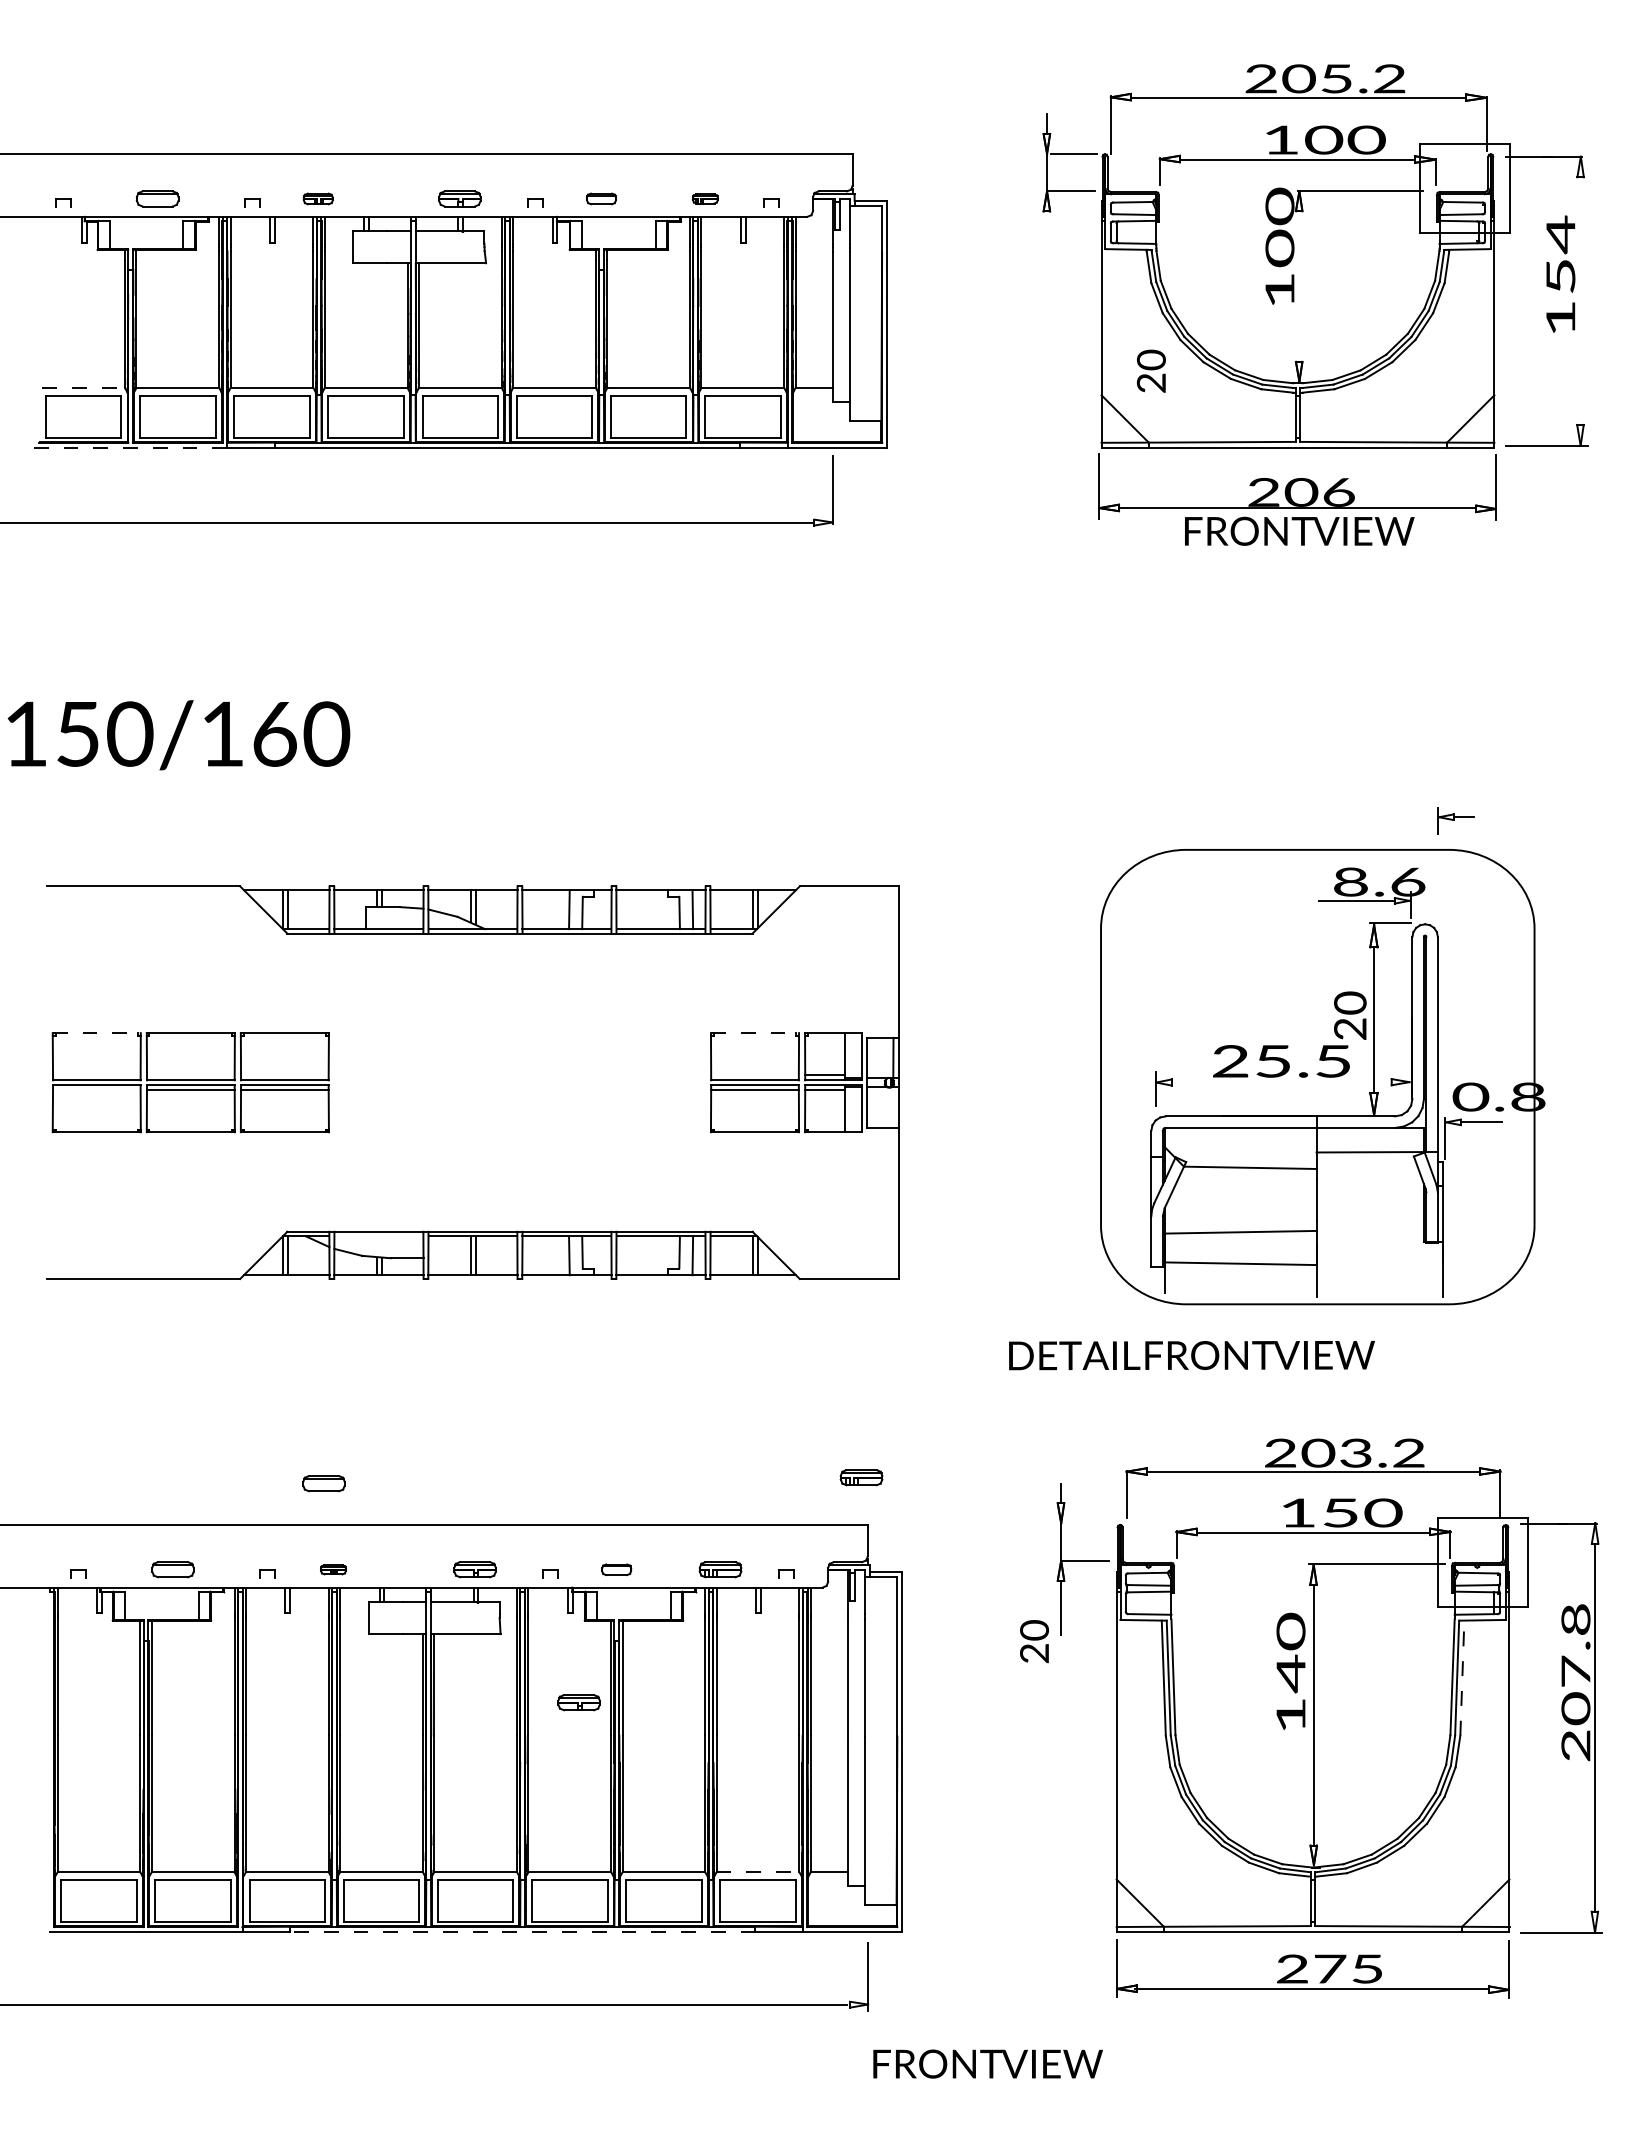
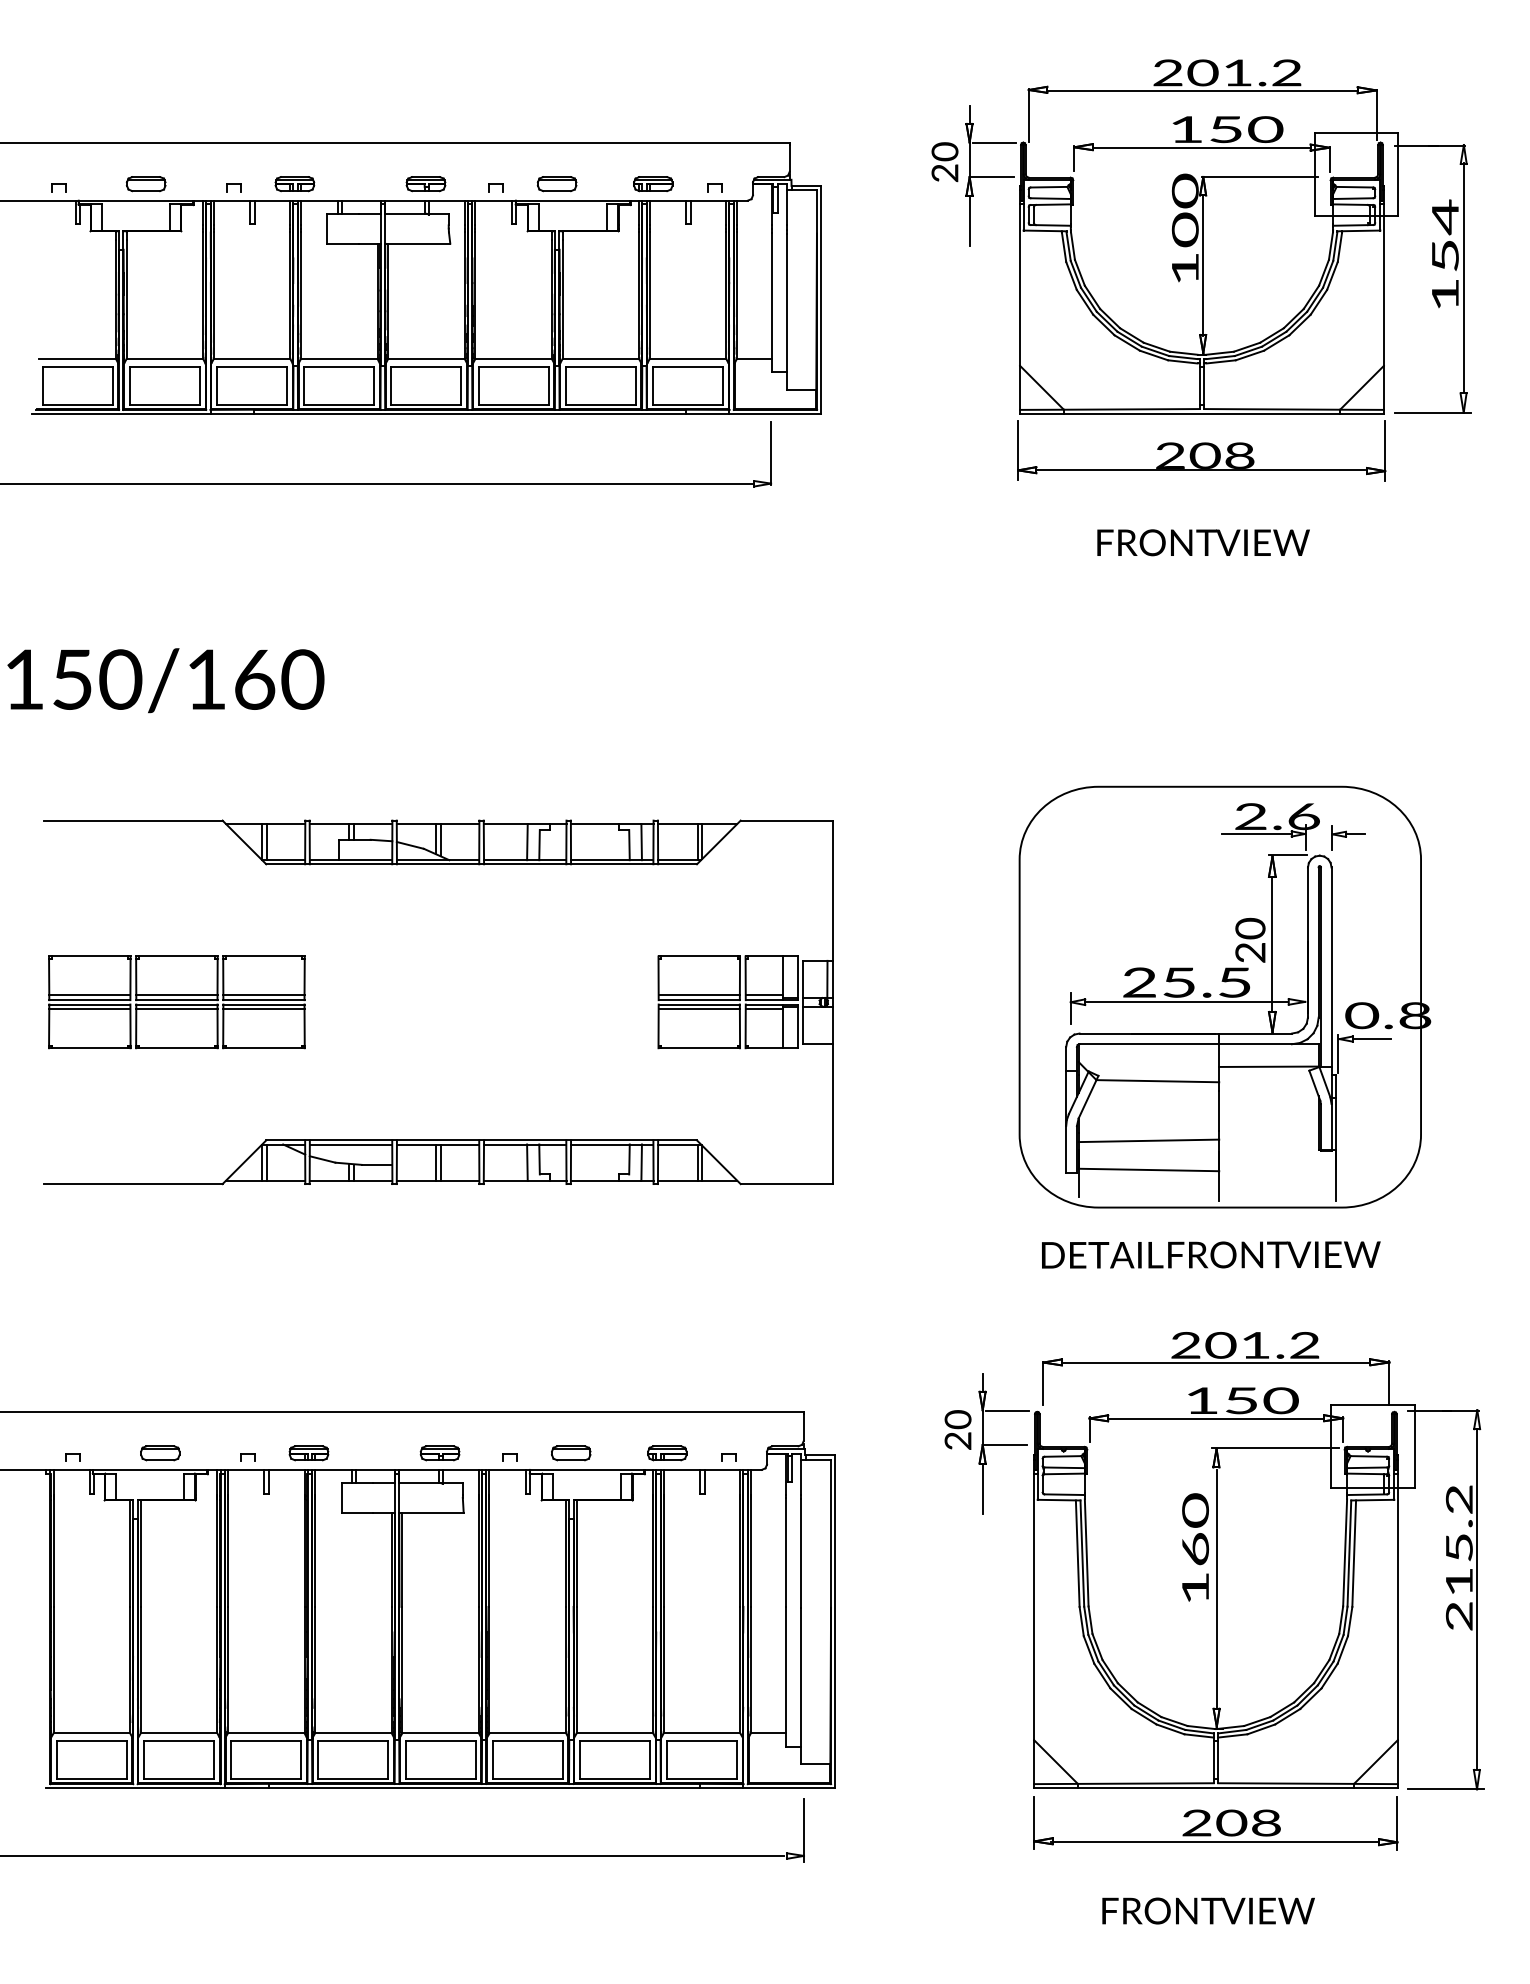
text: (1336, 78) -> (1237, 72), 205.2 -> 201.2
text: (1324, 139) -> (1226, 129), 100 -> 150
part: (318, 198) -> (295, 183), size x1.43
part: (601, 198) -> (557, 183), size x1.43
part: (705, 198) -> (653, 183), size x1.67
line: (1047, 238) -> (970, 220), added
line: (1299, 286) -> (1203, 265), added
line: (1580, 299) -> (1463, 277), added
text: (1150, 370) -> (944, 161), moved
line: (84, 387) -> (78, 358), dashed -> solid
line: (130, 447) -> (121, 414), dashed -> solid
text: (1338, 492) -> (1239, 455), 206 -> 208
text: (1299, 530) -> (1203, 542), moved
part: (1455, 820) -> (1347, 837), moved
text: (1350, 882) -> (1250, 817), 8.6 -> 2.6
line: (97, 1033) -> (90, 956), dashed -> solid
line: (755, 1033) -> (699, 956), dashed -> solid
line: (96, 1075) -> (89, 995), added
line: (190, 1075) -> (176, 995), added
line: (284, 1075) -> (263, 995), added
line: (754, 1075) -> (698, 995), added
line: (1281, 1082) -> (1186, 1002), added
line: (96, 1090) -> (89, 1009), added
line: (378, 1236) -> (350, 1144), added
text: (1191, 1355) -> (1210, 1254), moved
text: (1355, 1452) -> (1255, 1344), 203.2 -> 201.2
part: (861, 1477) -> (797, 1367), removed
part: (323, 1483) -> (299, 1373), removed
line: (1087, 1523) -> (1007, 1410), added
part: (333, 1569) -> (308, 1453), size x1.67
part: (616, 1569) -> (571, 1453), size x1.43
text: (1034, 1641) -> (958, 1429), moved
text: (1575, 1664) -> (1458, 1541), 207.8 -> 215.2
text: (1291, 1673) -> (1196, 1549), 140 -> 160
line: (1462, 1678) -> (1354, 1554), dashed -> solid
part: (578, 1702) -> (535, 1576), removed
line: (758, 1872) -> (702, 1733), dashed -> solid
line: (522, 1931) -> (483, 1788), dashed -> solid
text: (1348, 1968) -> (1248, 1822), 275 -> 208
text: (987, 2063) -> (1208, 1910), moved

